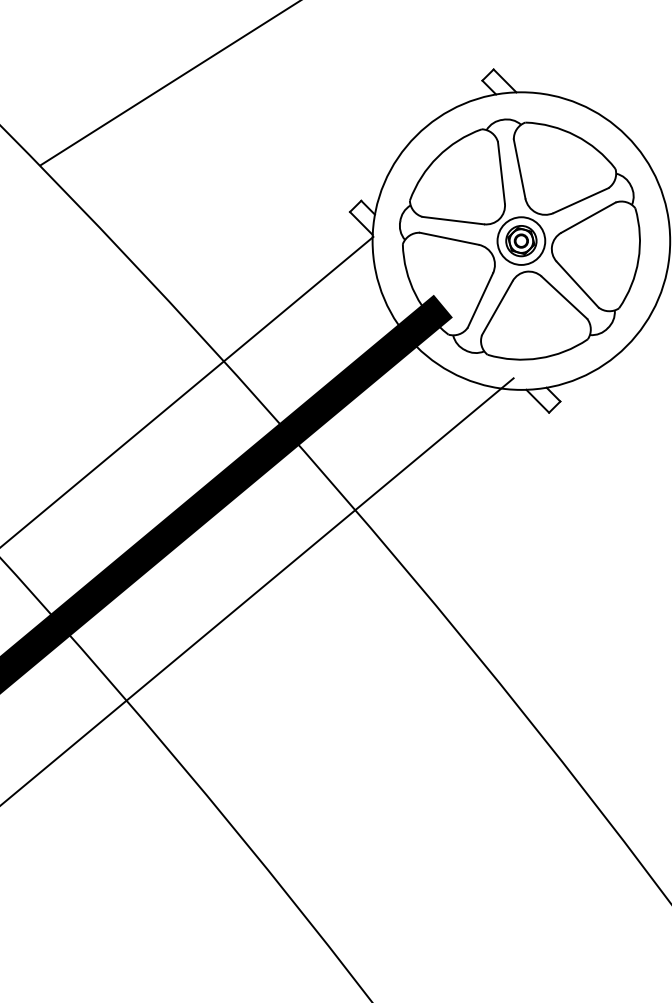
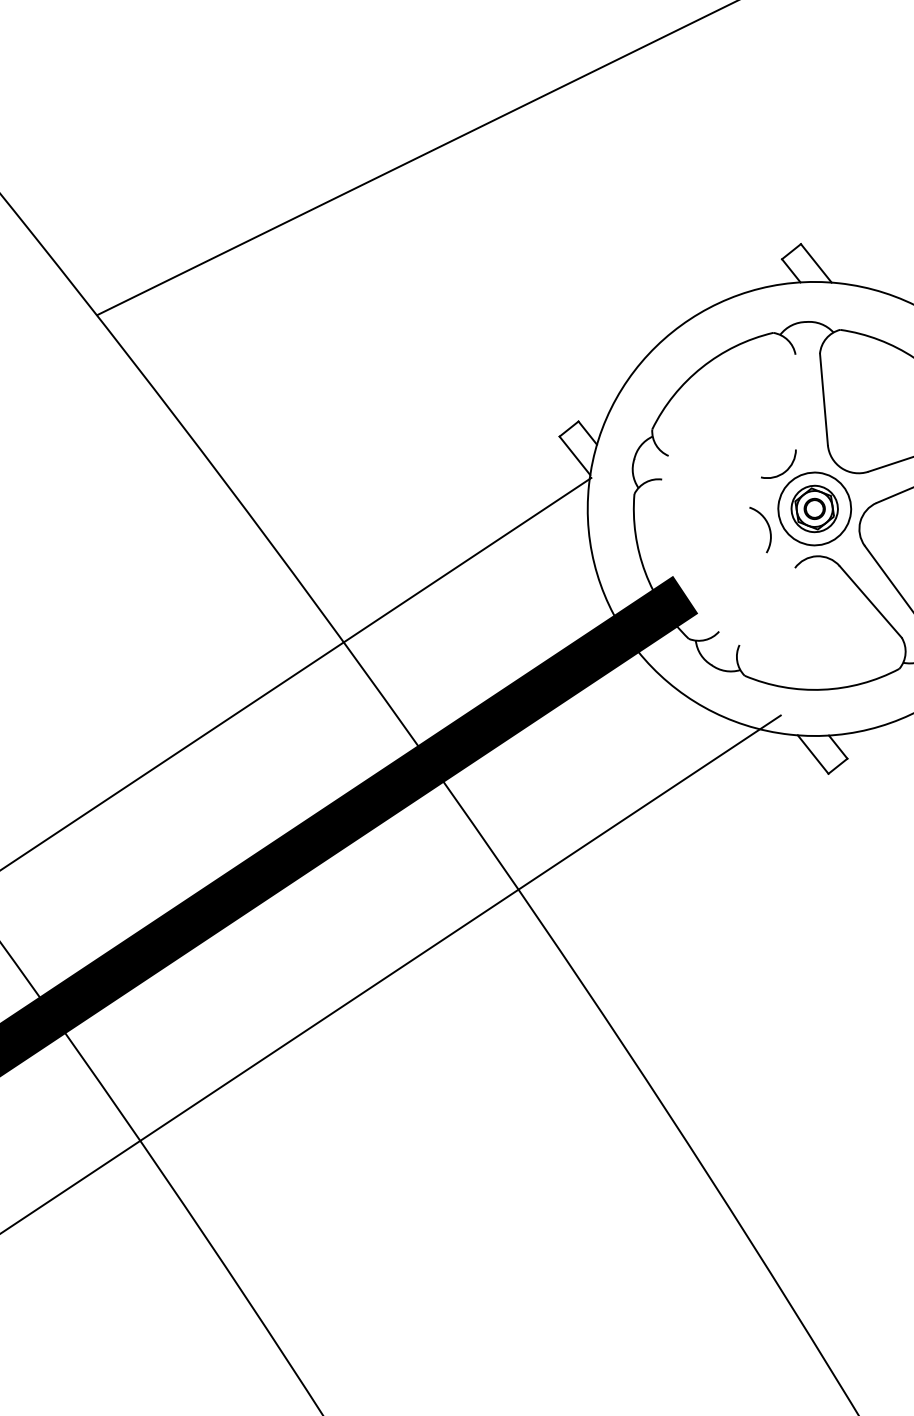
line: (500, 172) -> (794, 401), removed
line: (453, 220) -> (715, 466), removed
line: (448, 238) -> (704, 493), removed
line: (480, 300) -> (742, 592), removed
line: (497, 308) -> (767, 607), removed

